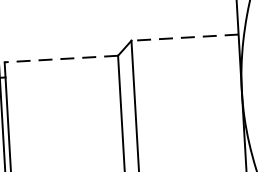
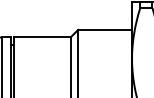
line: (185, 36) -> (105, 29), dashed -> solid
line: (61, 59) -> (42, 37), dashed -> solid

